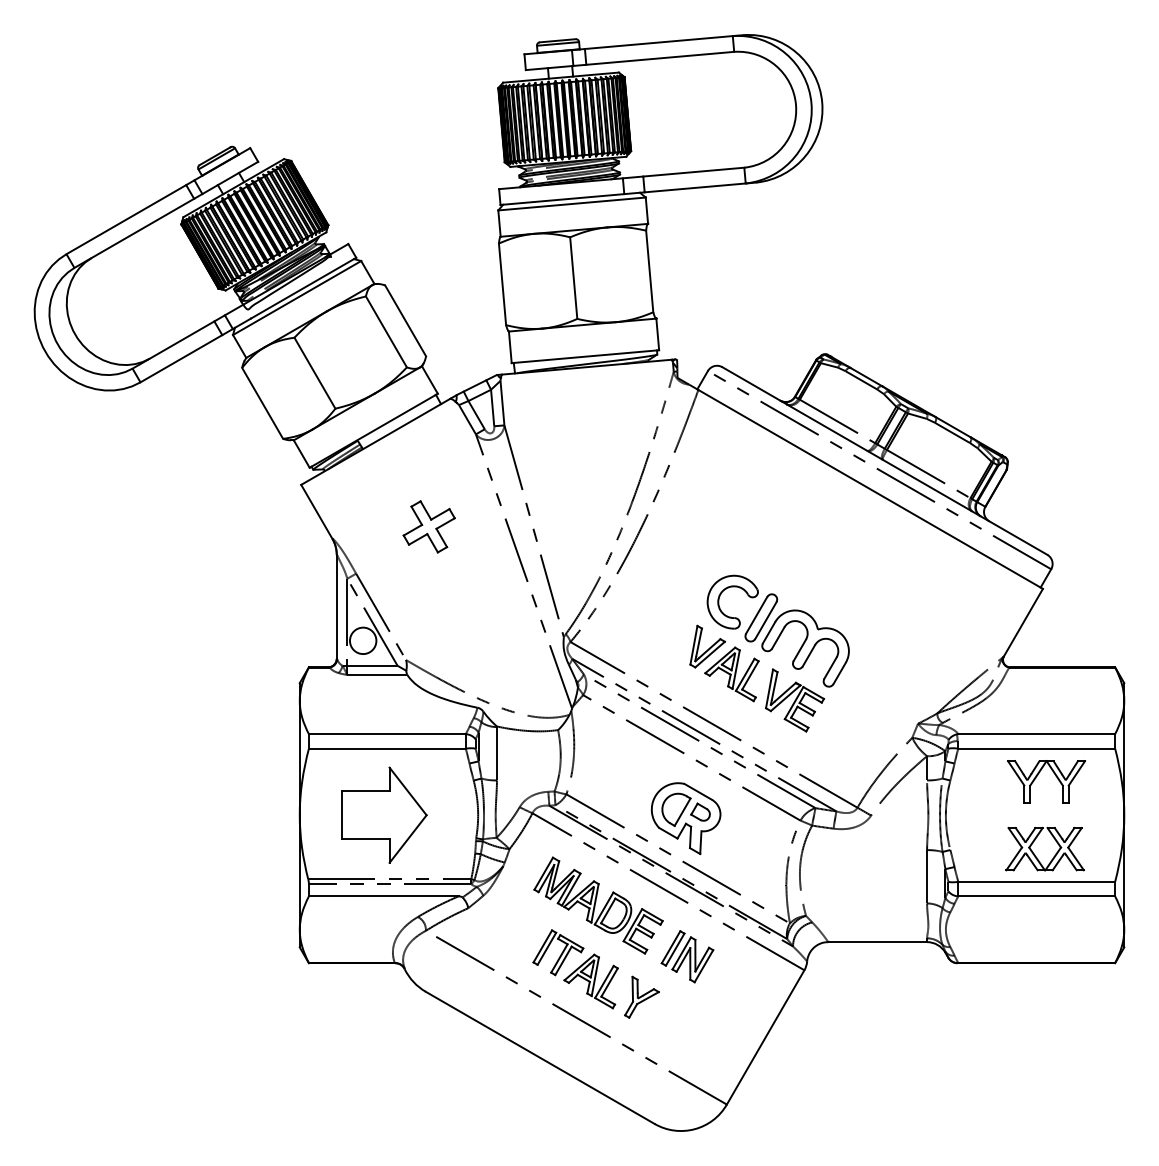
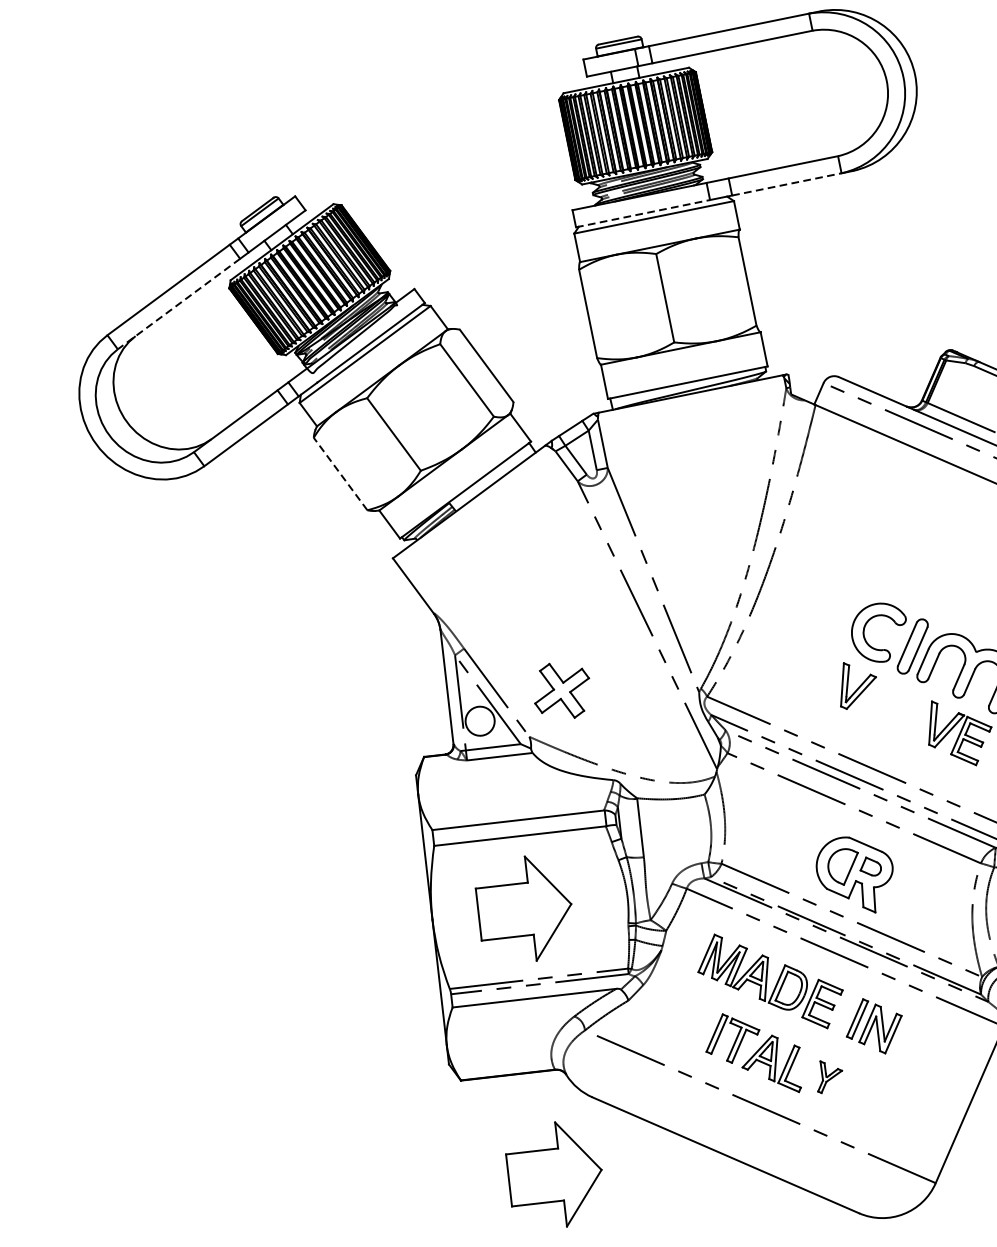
line: (695, 187) -> (787, 183), solid -> dashed
line: (562, 199) -> (643, 213), solid -> dashed
line: (133, 233) -> (178, 304), solid -> dashed
line: (262, 403) -> (340, 474), solid -> dashed
part: (428, 526) -> (561, 690), moved
part: (731, 674) -> (887, 712), removed
part: (641, 996) -> (828, 1075), size x0.7
part: (384, 1057) -> (555, 1174), added

